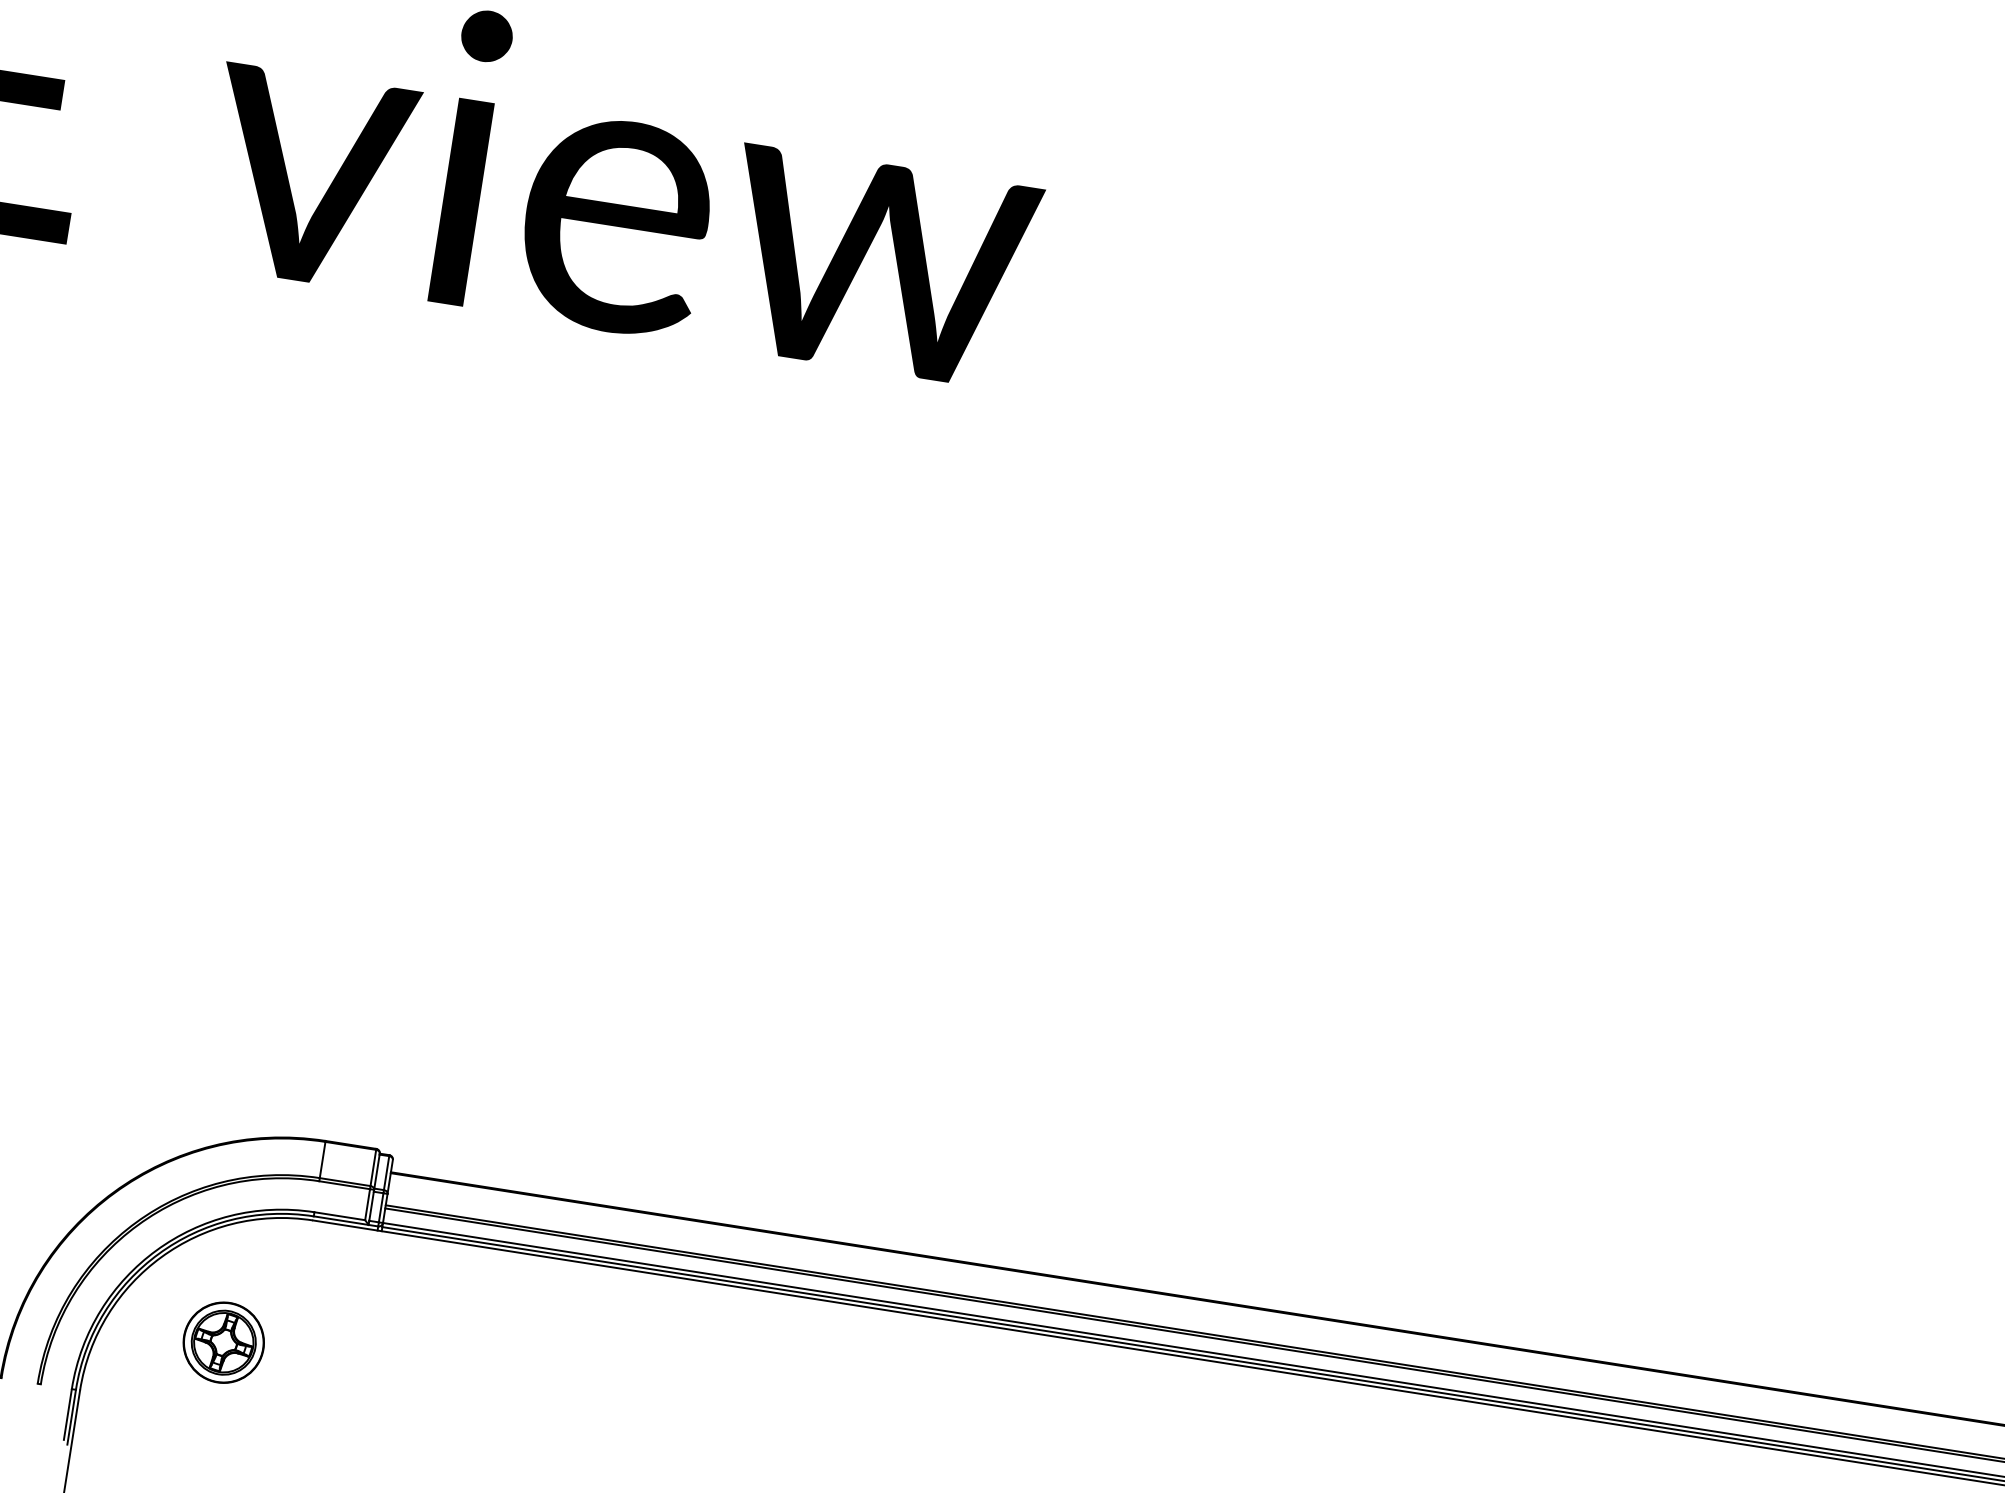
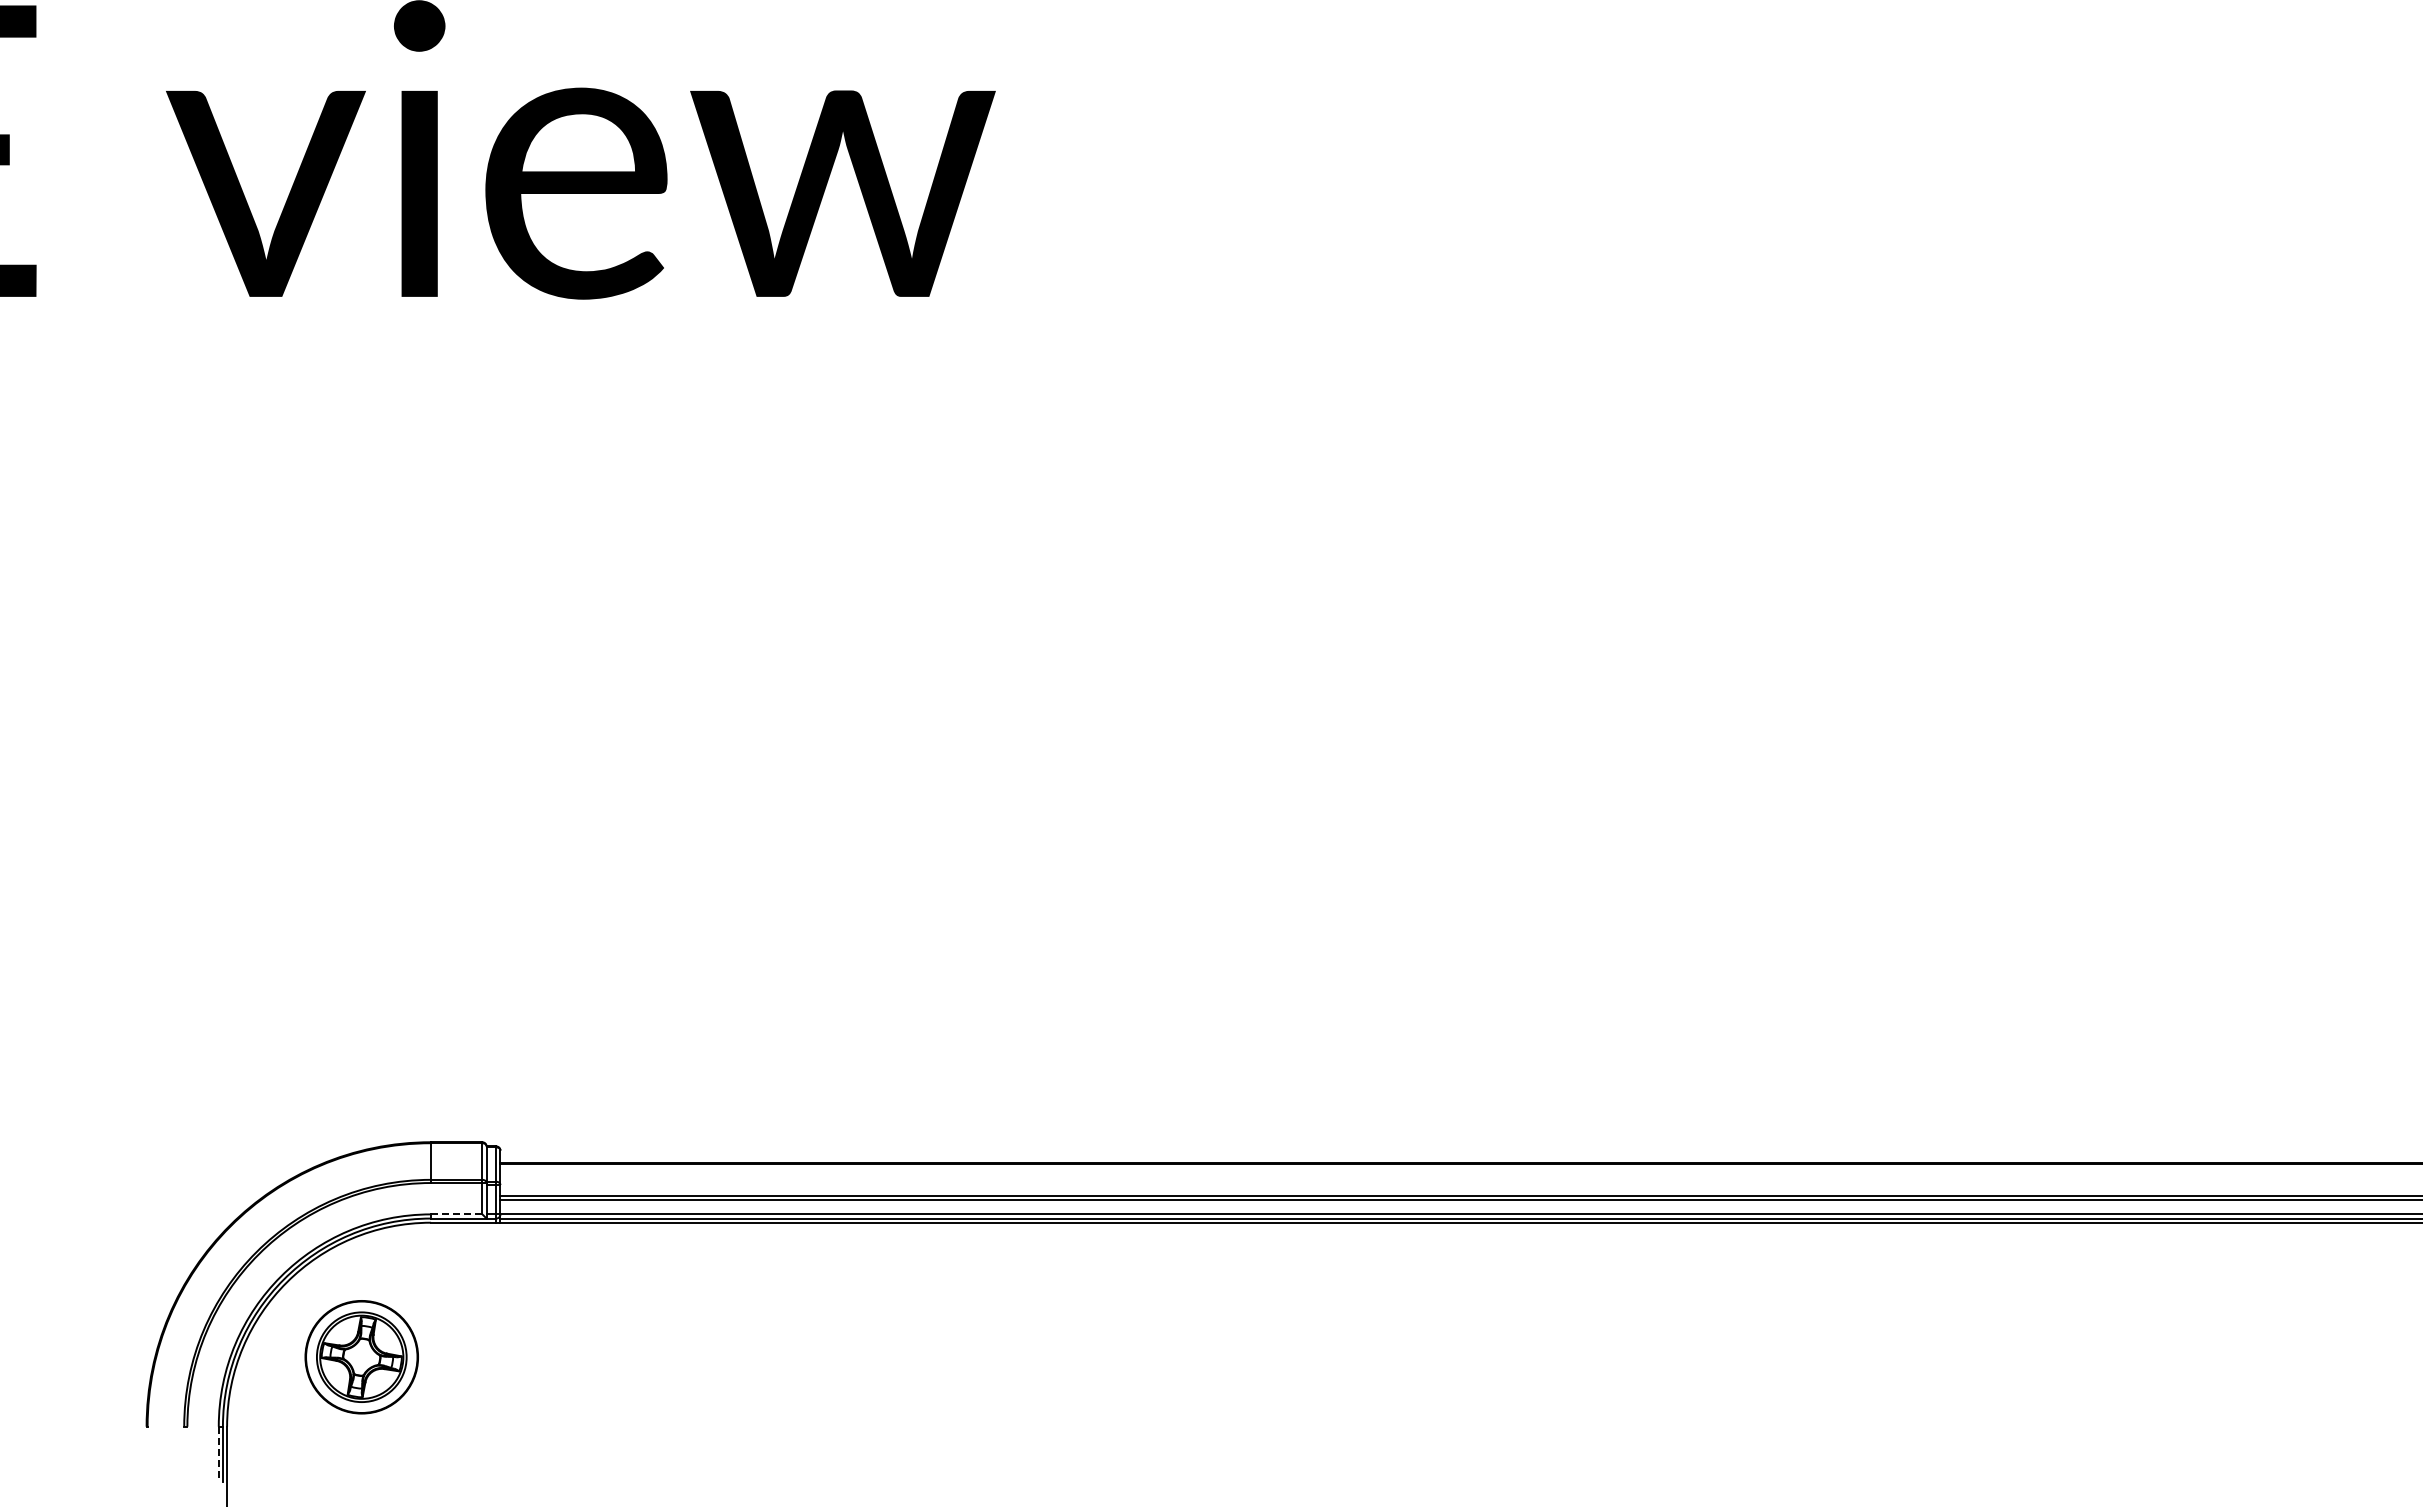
line: (339, 1216) -> (456, 1214), solid -> dashed
part: (223, 1342) -> (361, 1357), size x1.4
line: (67, 1414) -> (218, 1452), solid -> dashed

